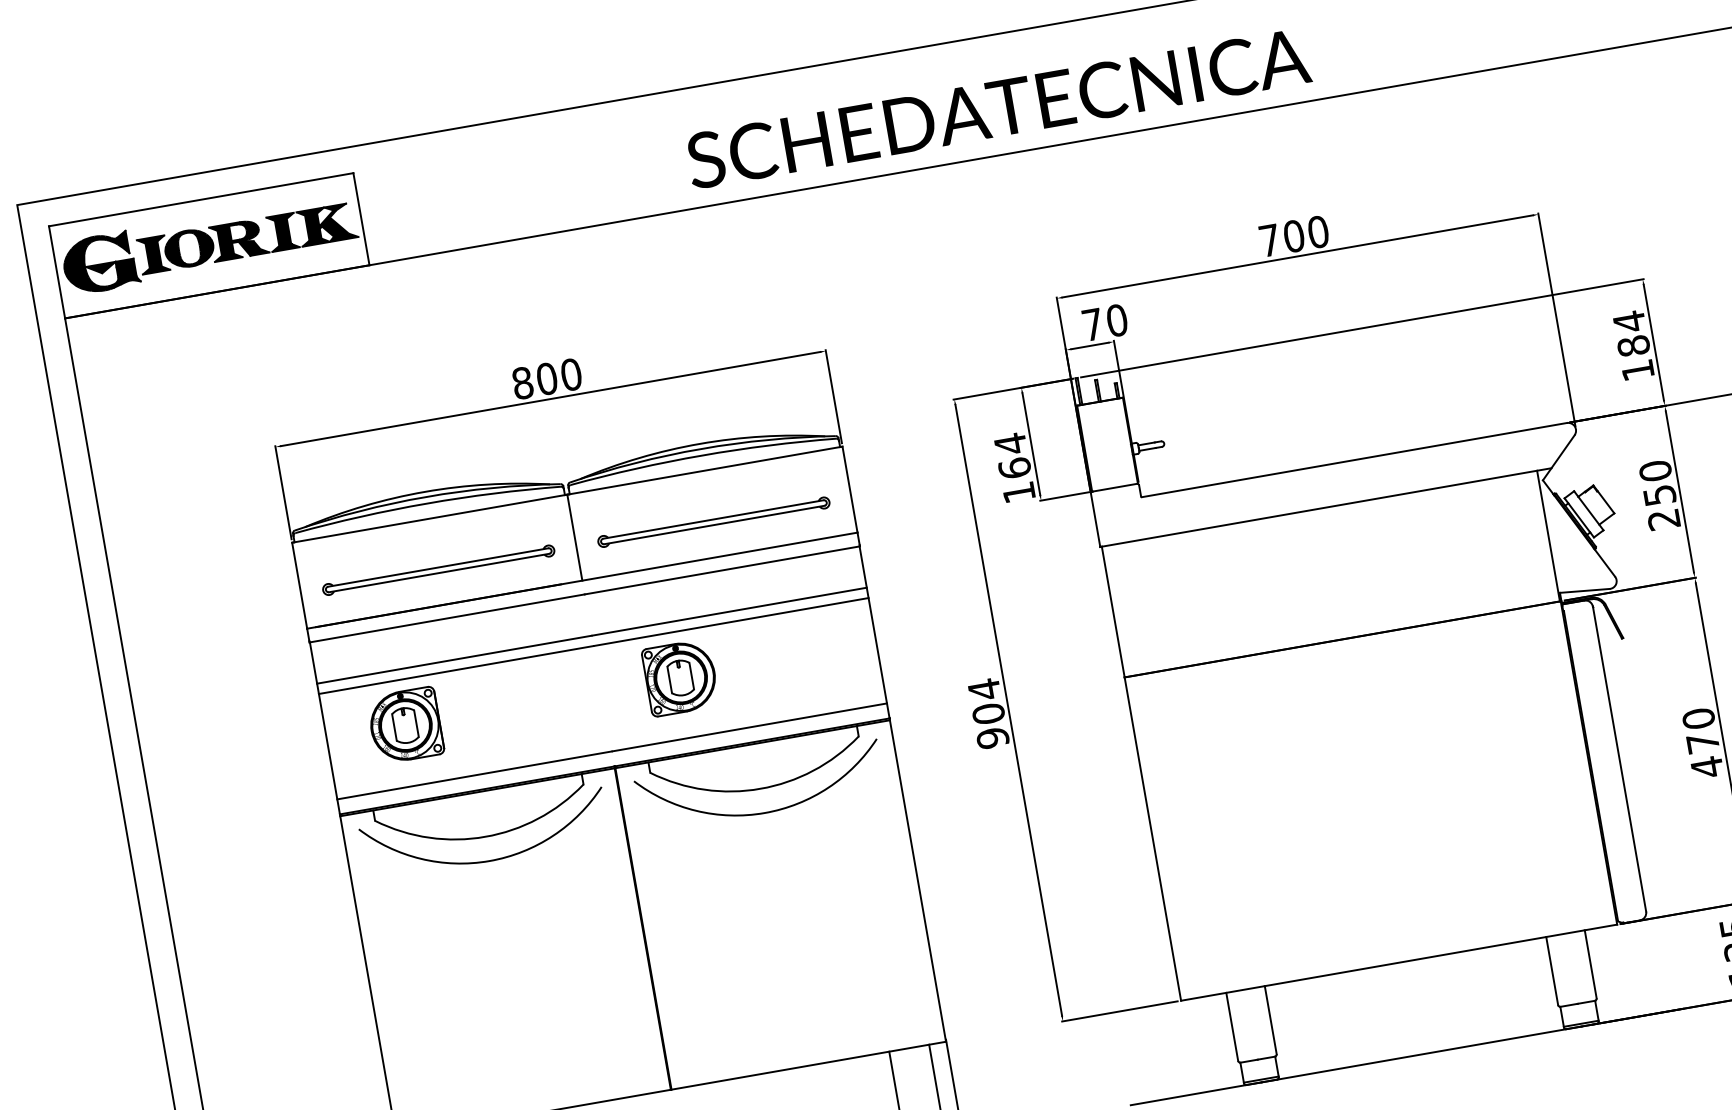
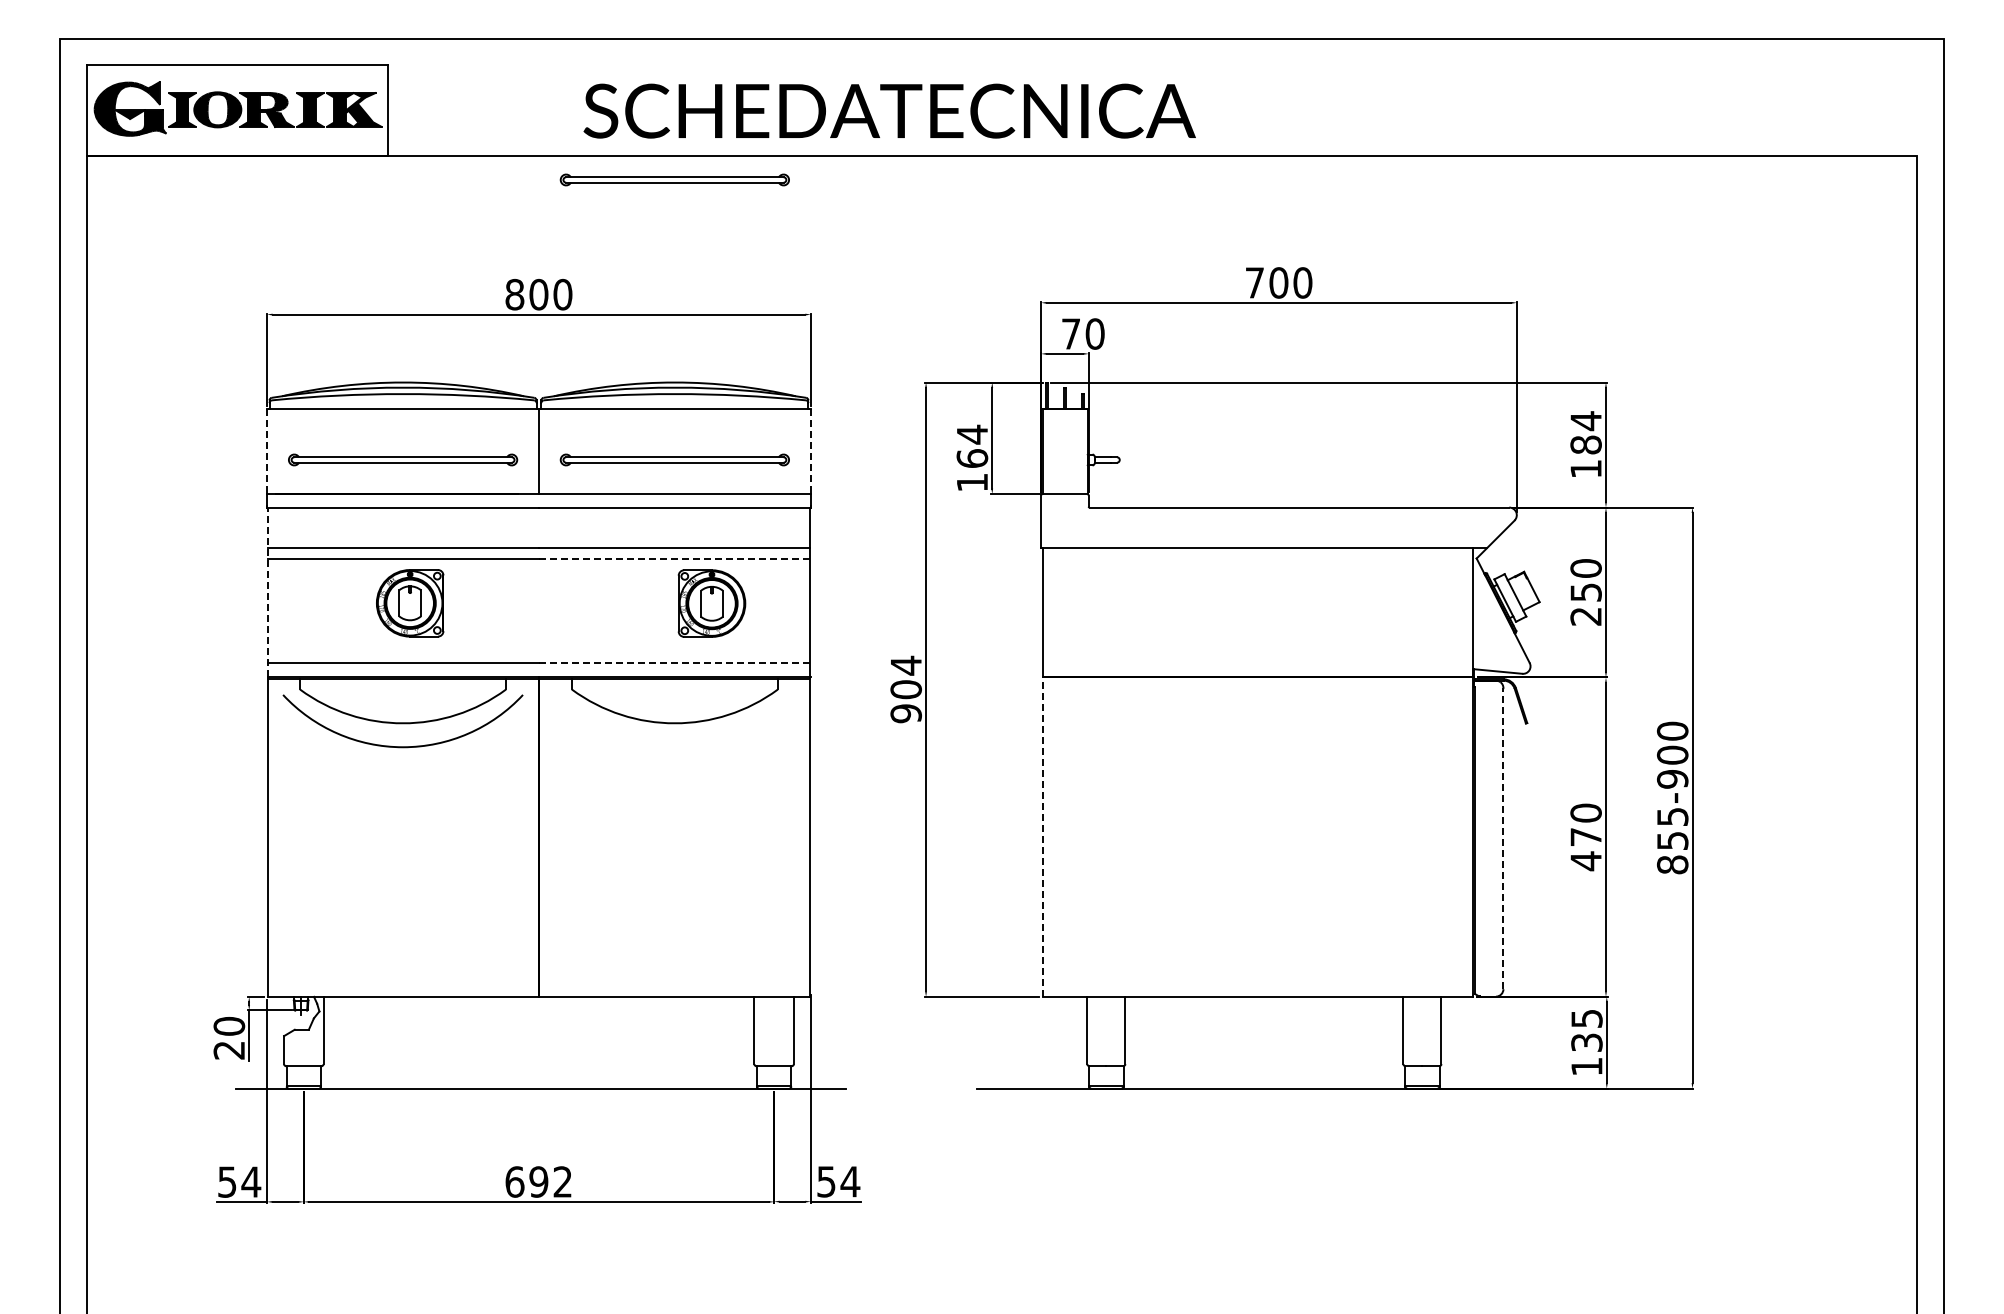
text: (997, 108) -> (889, 110), moved
part: (663, 238) -> (674, 179), added
line: (849, 490) -> (810, 452), solid -> dashed
line: (300, 586) -> (267, 452), solid -> dashed
line: (730, 622) -> (674, 558), solid -> dashed
part: (680, 677) -> (711, 603), moved
part: (405, 725) -> (410, 603), moved
line: (749, 727) -> (674, 662), solid -> dashed
line: (324, 728) -> (267, 592), solid -> dashed
line: (1619, 759) -> (1503, 838), solid -> dashed
arc: (764, 812) -> (674, 746), removed
line: (1152, 839) -> (1042, 837), solid -> dashed

